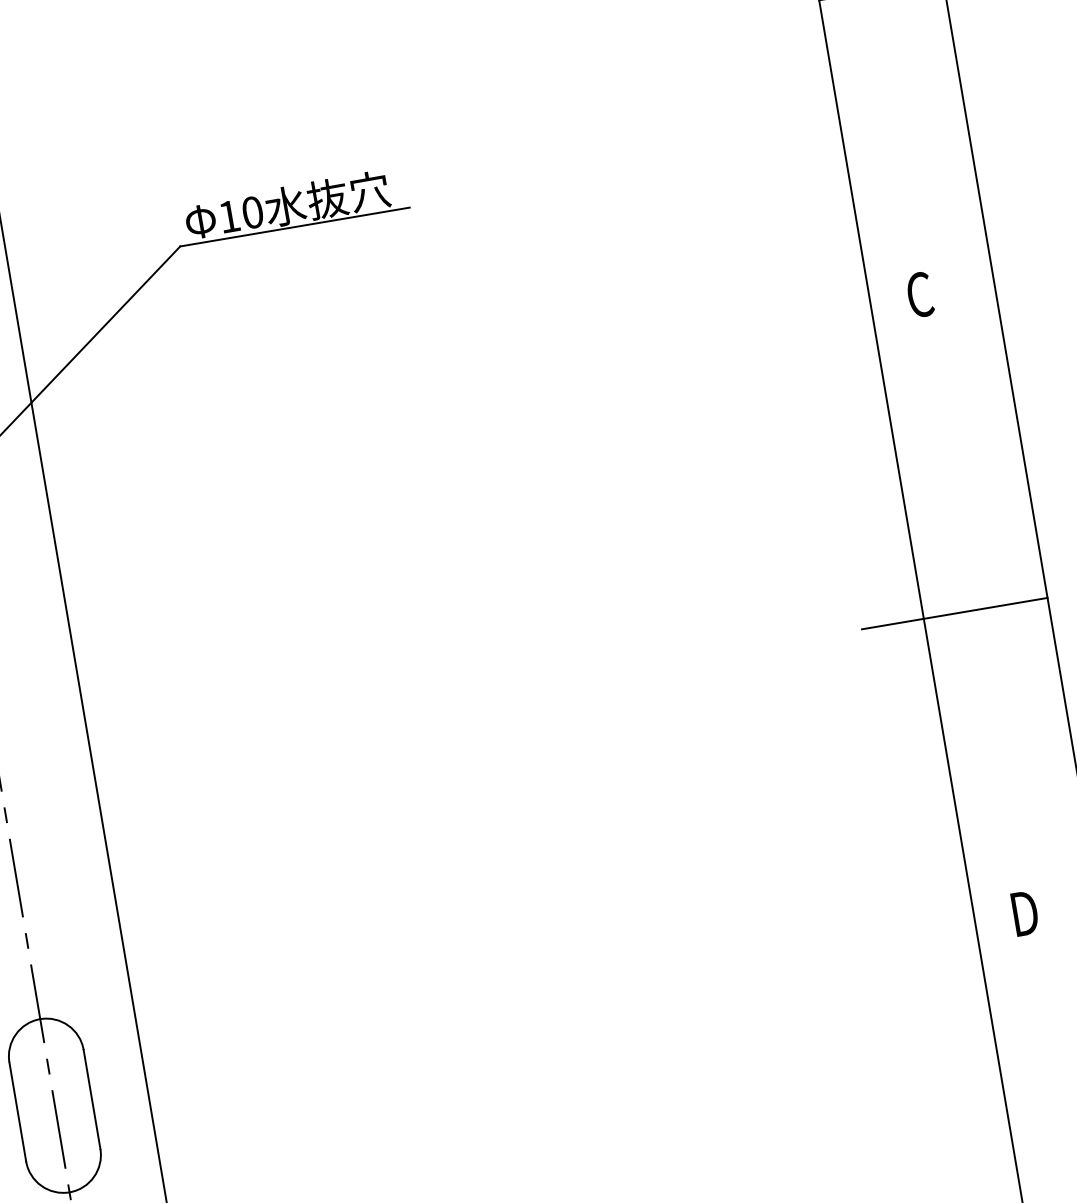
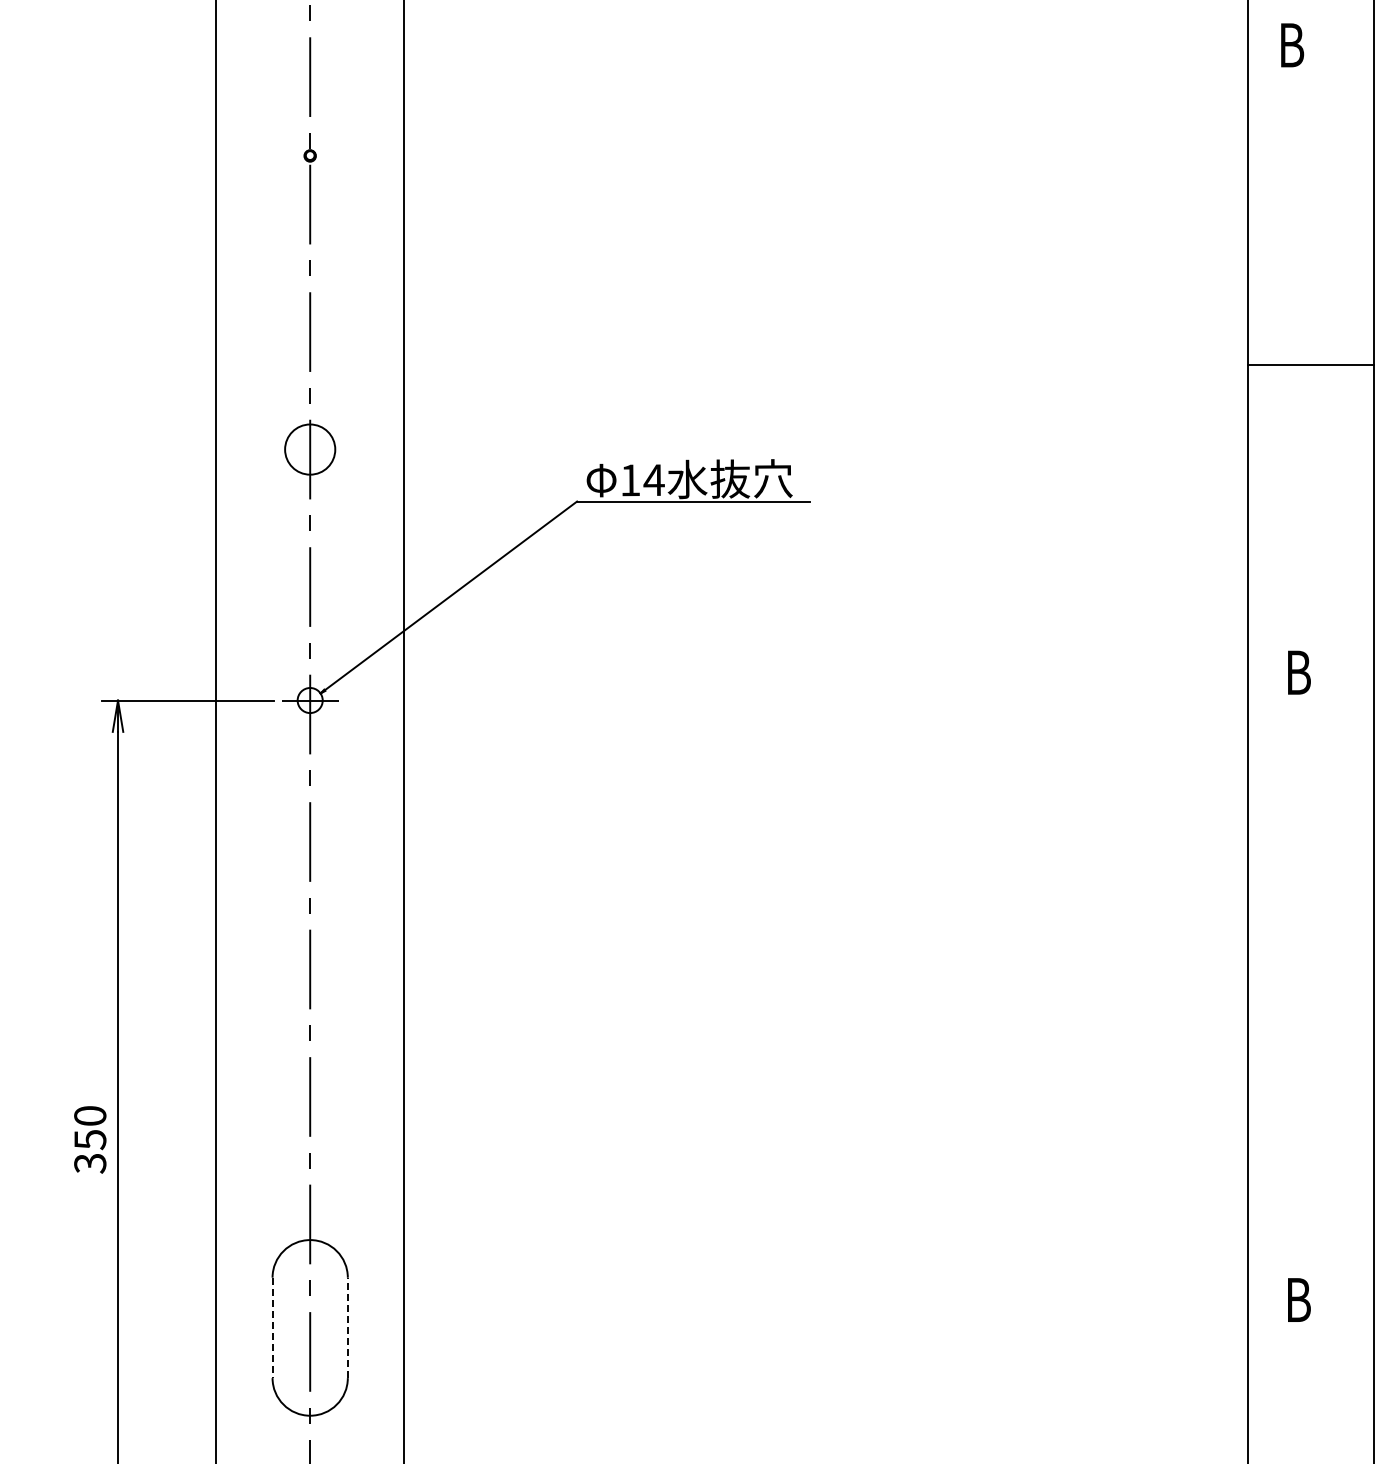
text: (252, 212) -> (653, 480), 10 -> 14
text: (920, 294) -> (1298, 672), C -> B
line: (954, 613) -> (1279, 992), removed
text: (1024, 912) -> (1298, 1299), D -> B
line: (91, 1099) -> (347, 1327), solid -> dashed
line: (17, 1112) -> (272, 1328), solid -> dashed

